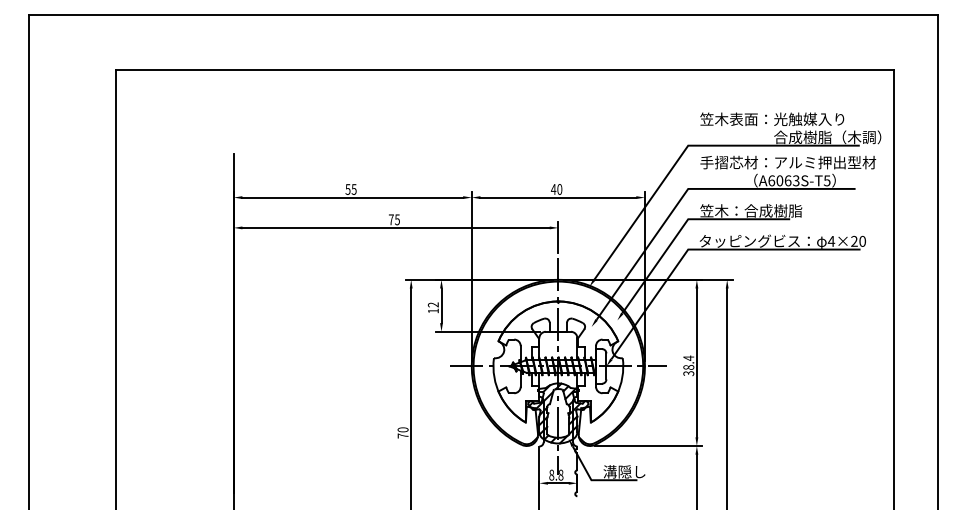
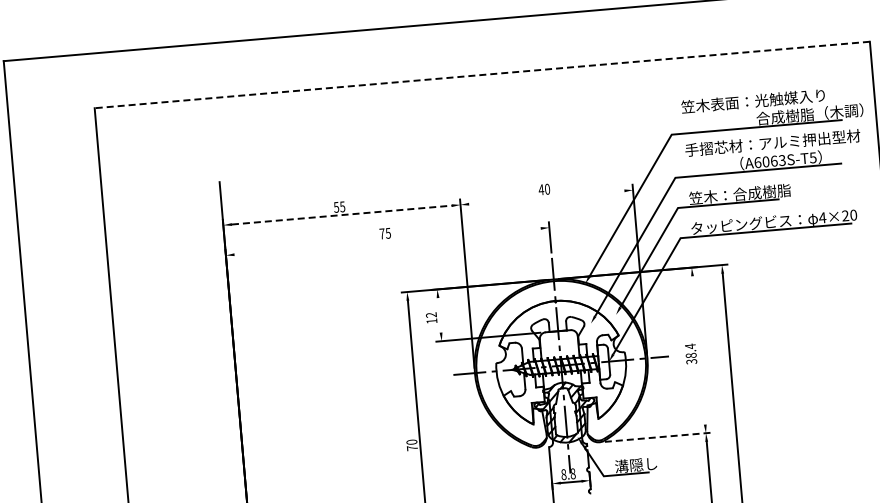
line: (504, 70) -> (482, 75), solid -> dashed
line: (353, 197) -> (342, 214), solid -> dashed
line: (558, 197) -> (546, 197), removed
line: (395, 227) -> (387, 241), removed
line: (441, 305) -> (439, 315), removed
line: (696, 362) -> (698, 350), removed
line: (649, 446) -> (658, 437), solid -> dashed

